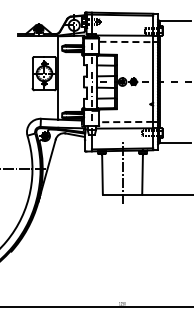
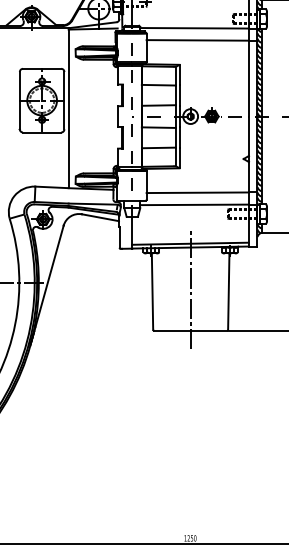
line: (126, 41) -> (198, 39), dashed -> solid
line: (126, 122) -> (198, 193), dashed -> solid

